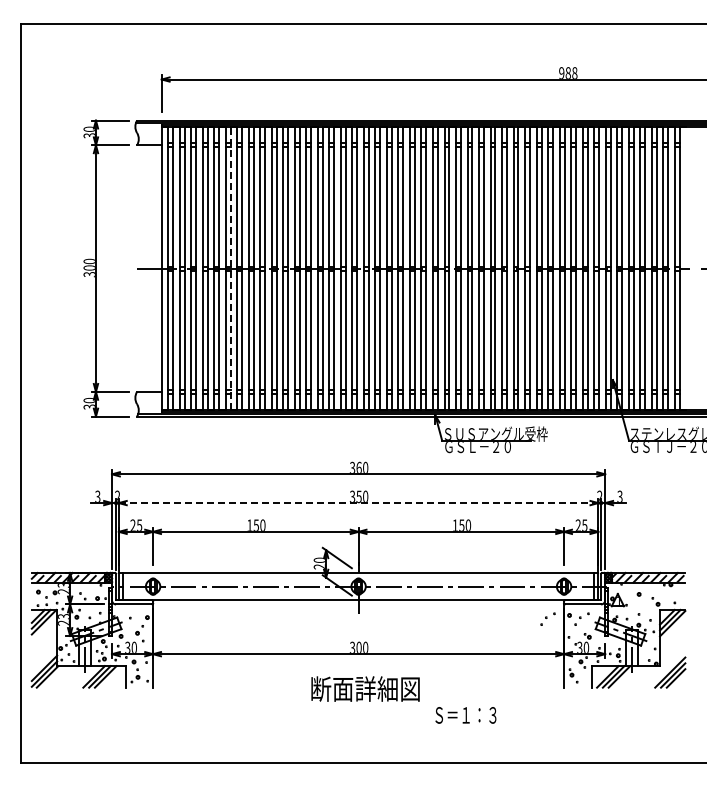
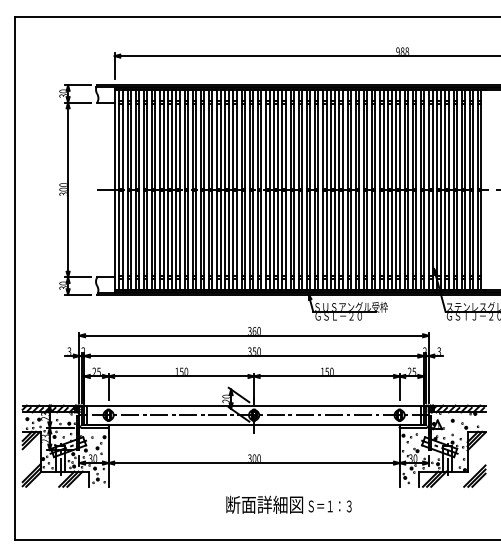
line: (230, 268) -> (163, 189), dashed -> solid
line: (358, 503) -> (254, 356), dashed -> solid
part: (547, 618) -> (387, 437), removed
text: (365, 688) -> (264, 504), moved

